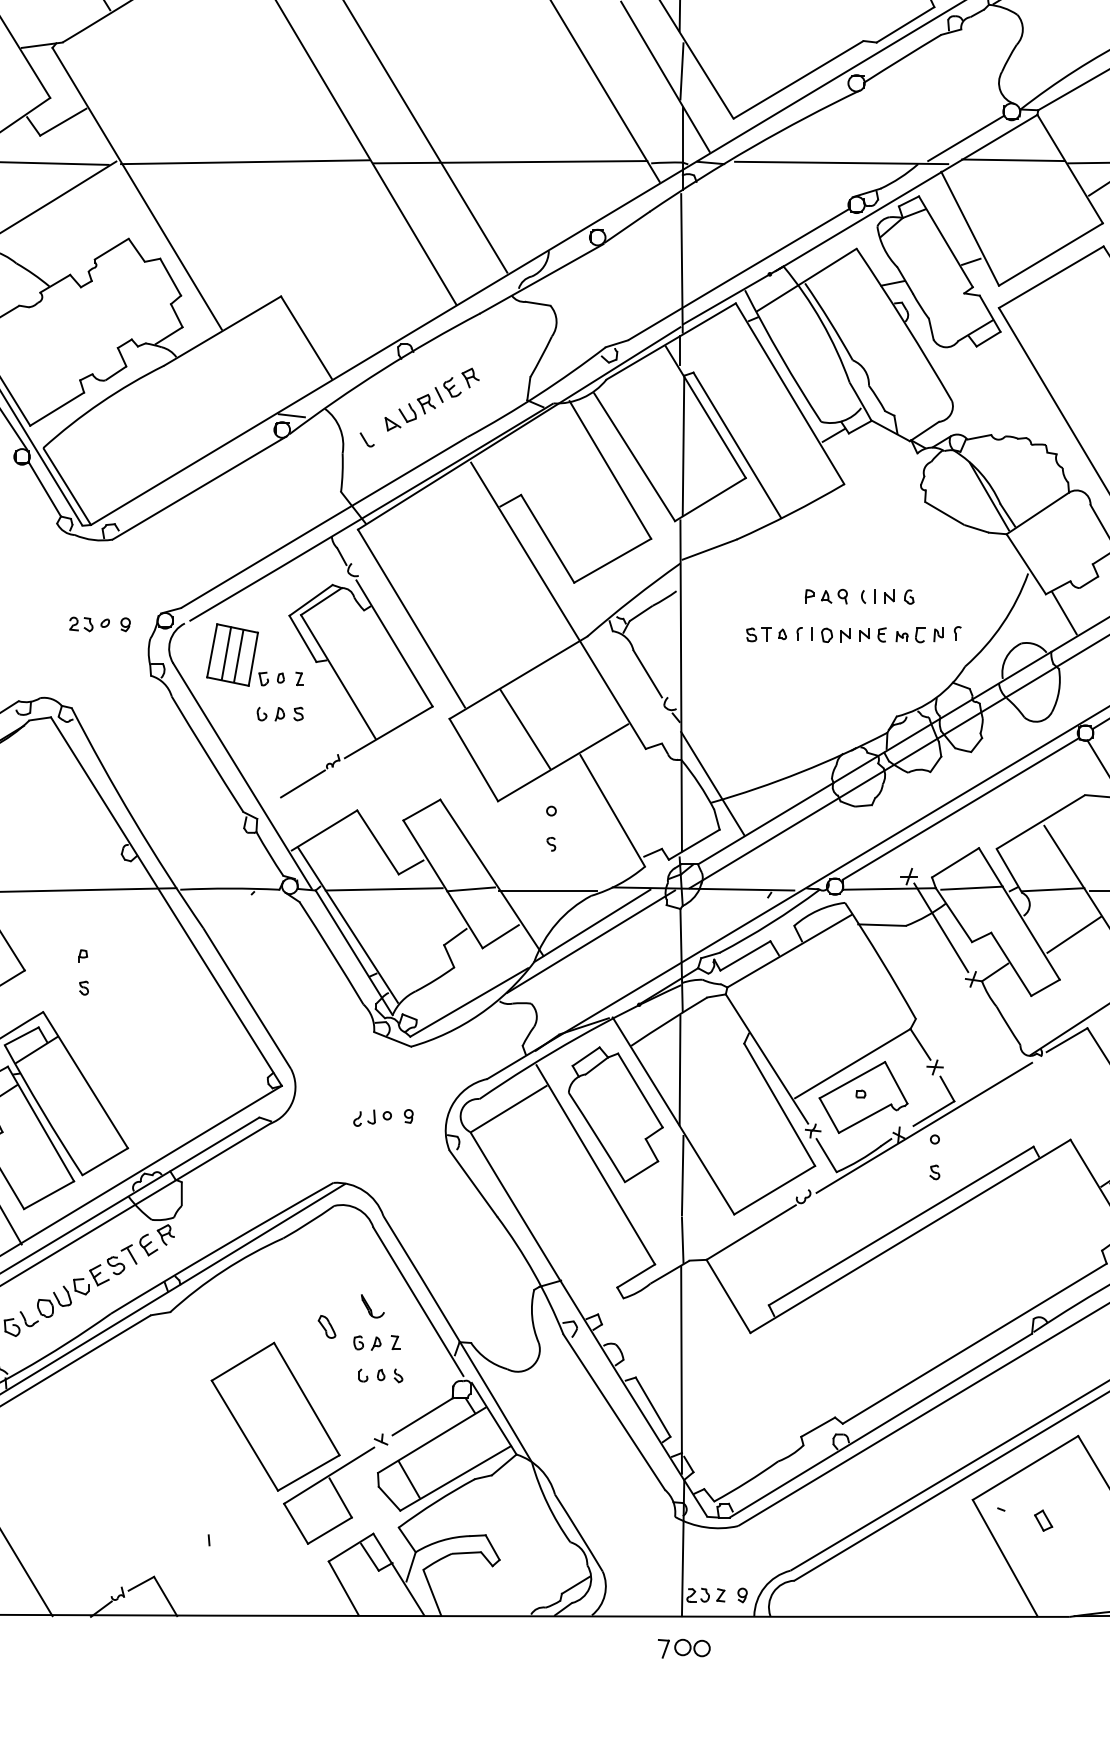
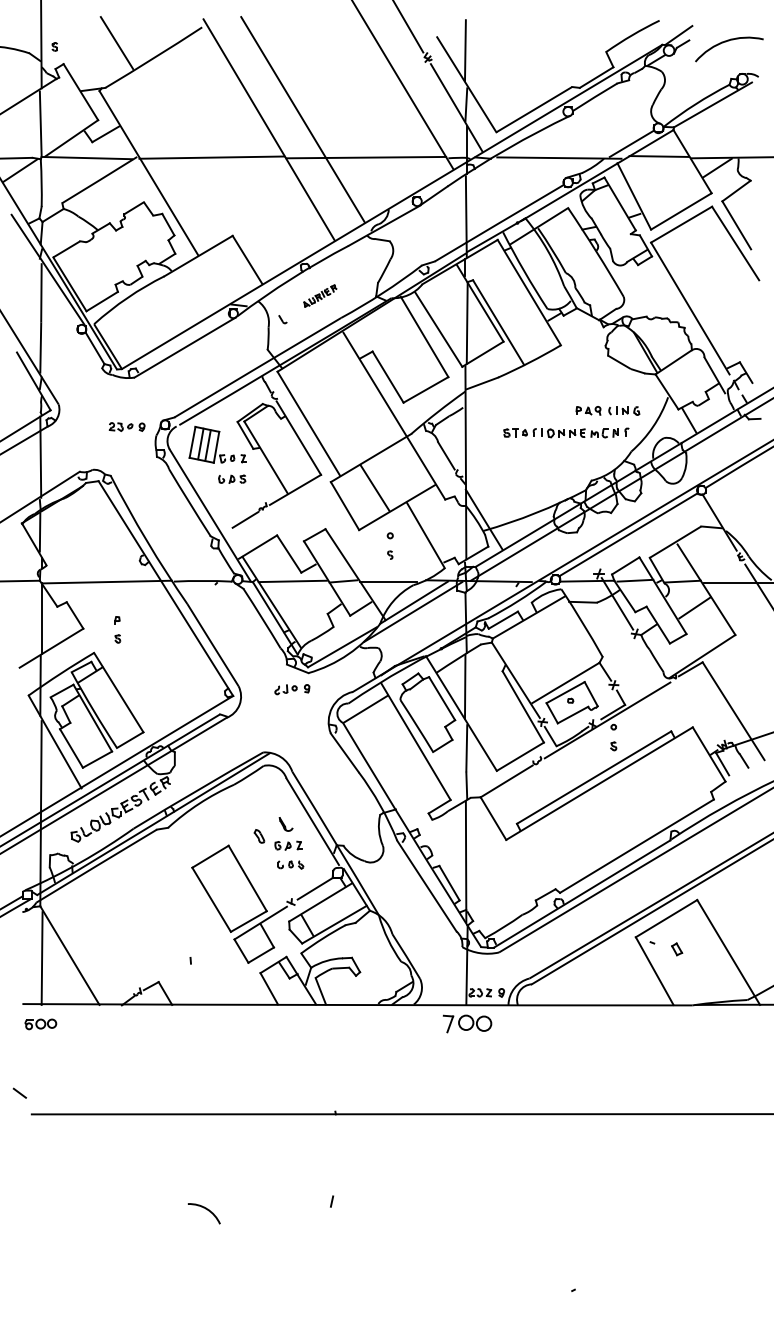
part: (431, 398) -> (320, 295), size x0.6
part: (858, 596) -> (607, 410), moved
part: (383, 1117) -> (292, 689), moved
part: (683, 1647) -> (467, 1023), size x1.6

